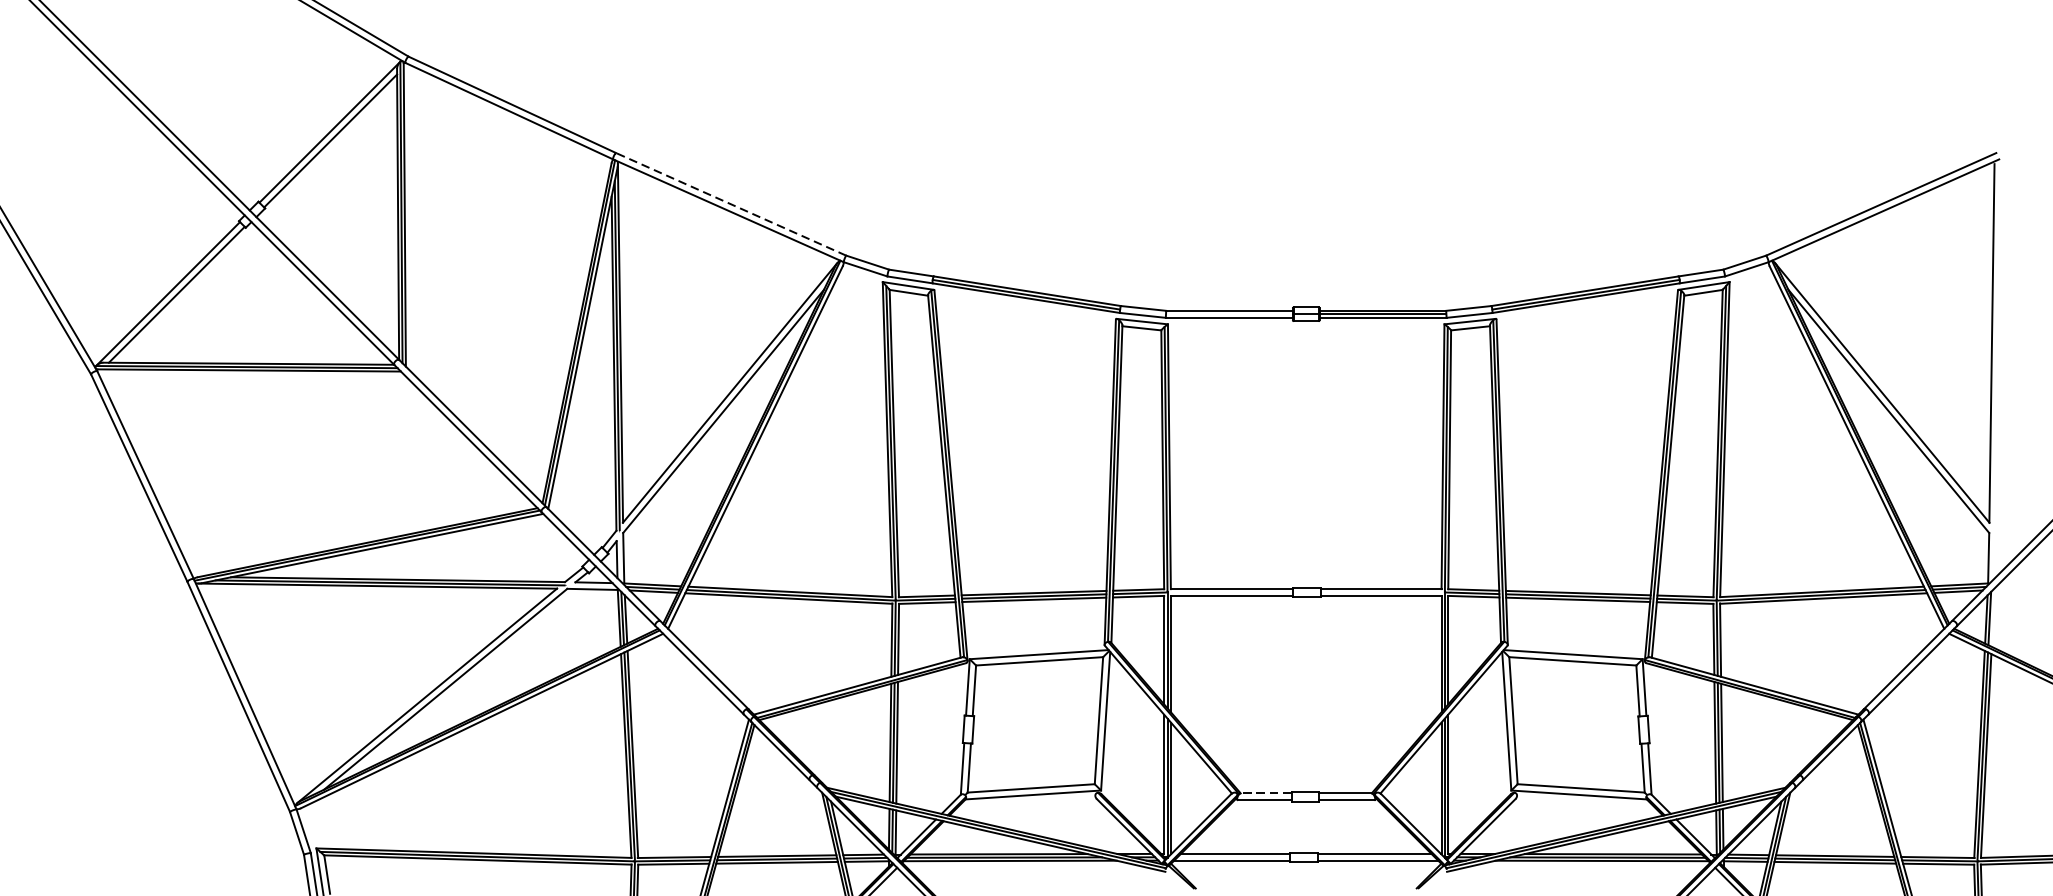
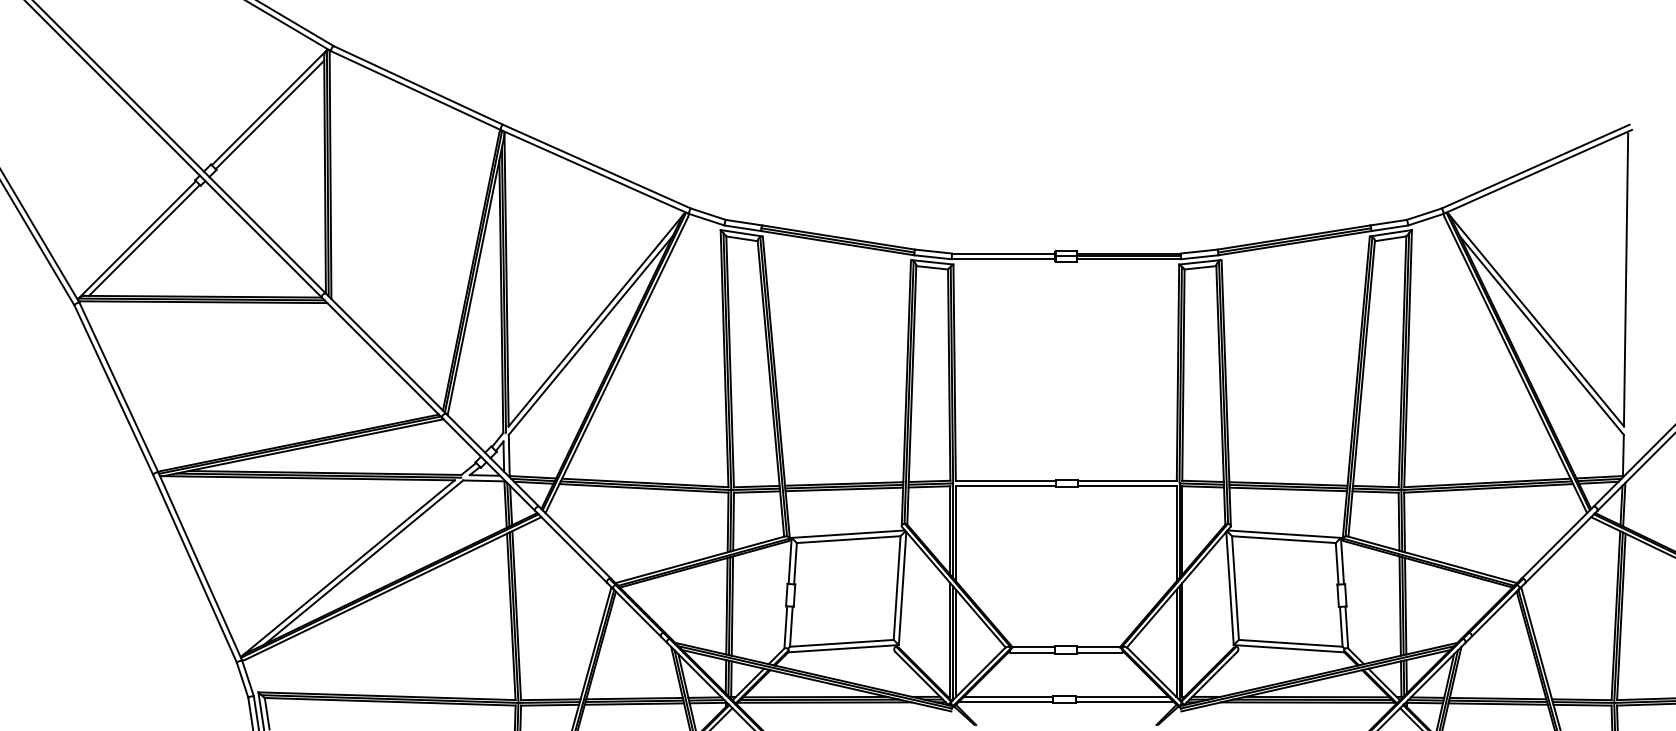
line: (730, 204) -> (596, 166), dashed -> solid
line: (1266, 793) -> (1033, 647), dashed -> solid

